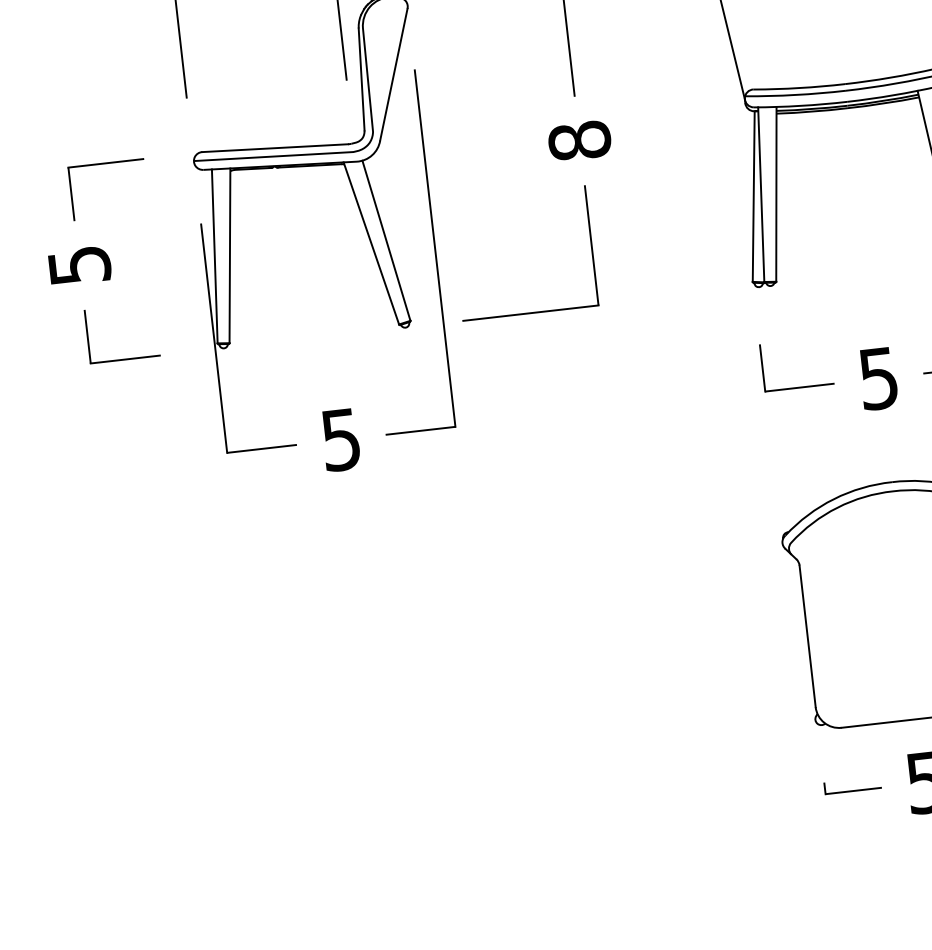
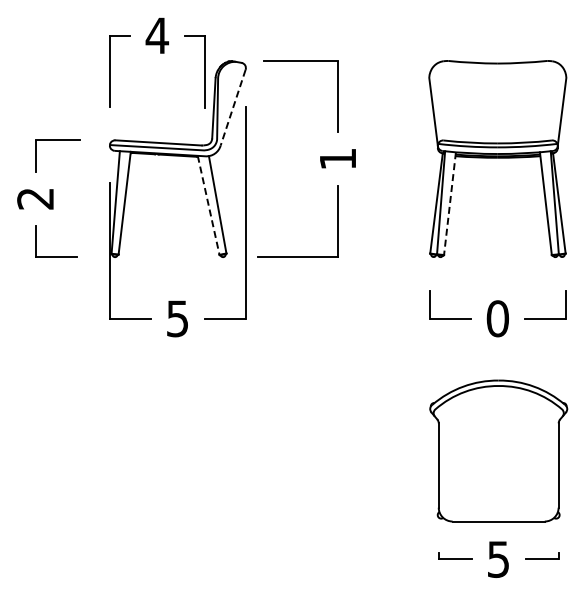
line: (394, 74) -> (233, 107), solid -> dashed
text: (578, 141) -> (337, 159), 8 -> 1
line: (777, 194) -> (450, 203), solid -> dashed
line: (371, 243) -> (208, 205), solid -> dashed
text: (79, 265) -> (35, 198), 5 -> 2
text: (878, 378) -> (497, 318), 5 -> 0

